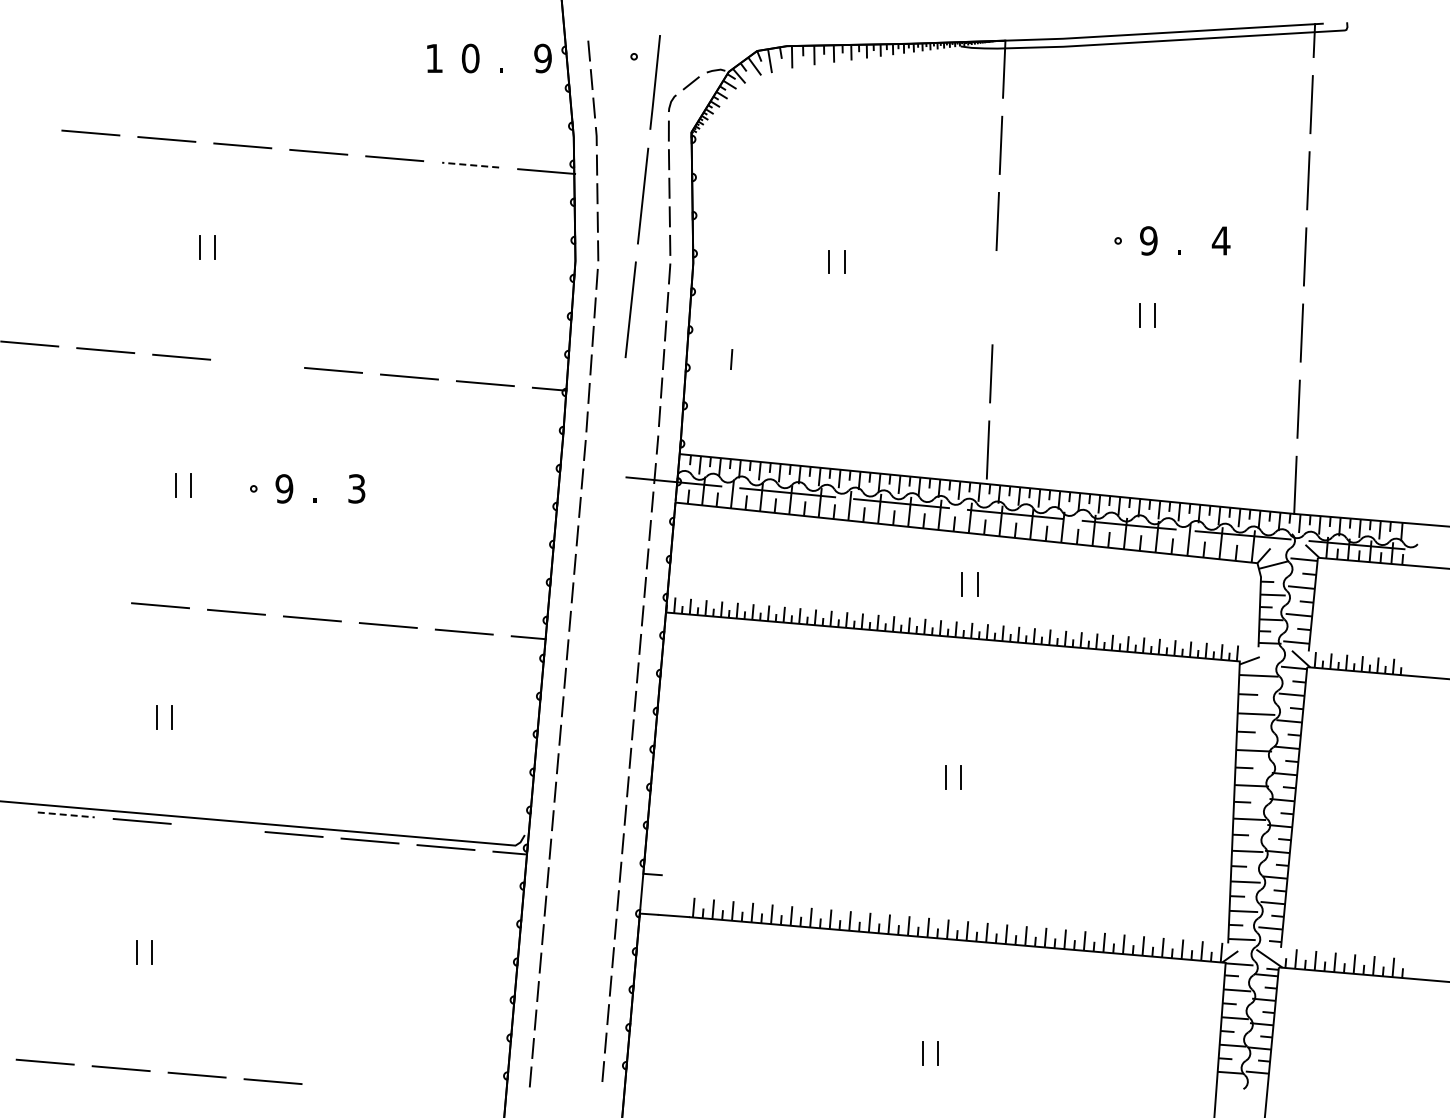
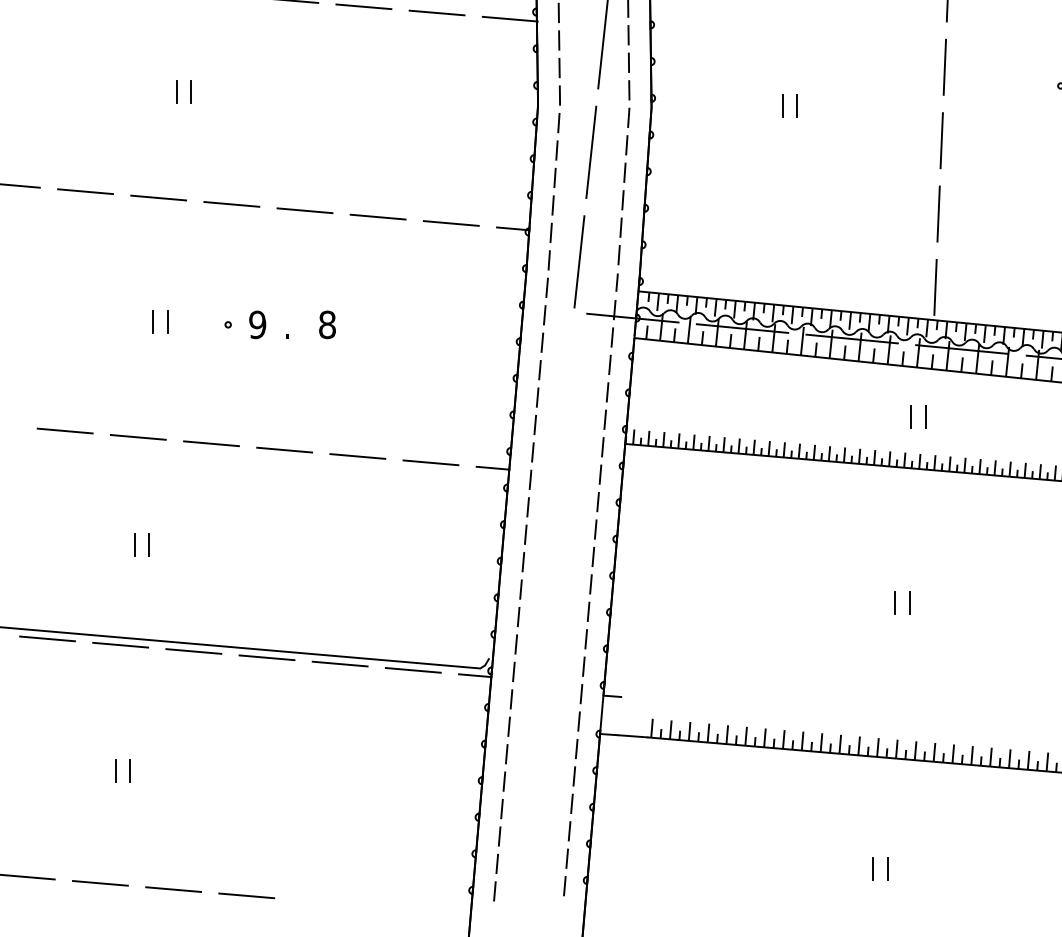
line: (470, 165) -> (436, 13), dashed -> solid
line: (994, 297) -> (941, 140), added
line: (731, 359) -> (688, 200), removed
line: (257, 363) -> (231, 204), added
line: (618, 423) -> (579, 261), added
text: (356, 488) -> (327, 324), 3 -> 8
line: (84, 598) -> (65, 430), added
line: (66, 814) -> (47, 638), dashed -> solid
line: (217, 827) -> (193, 651), added

